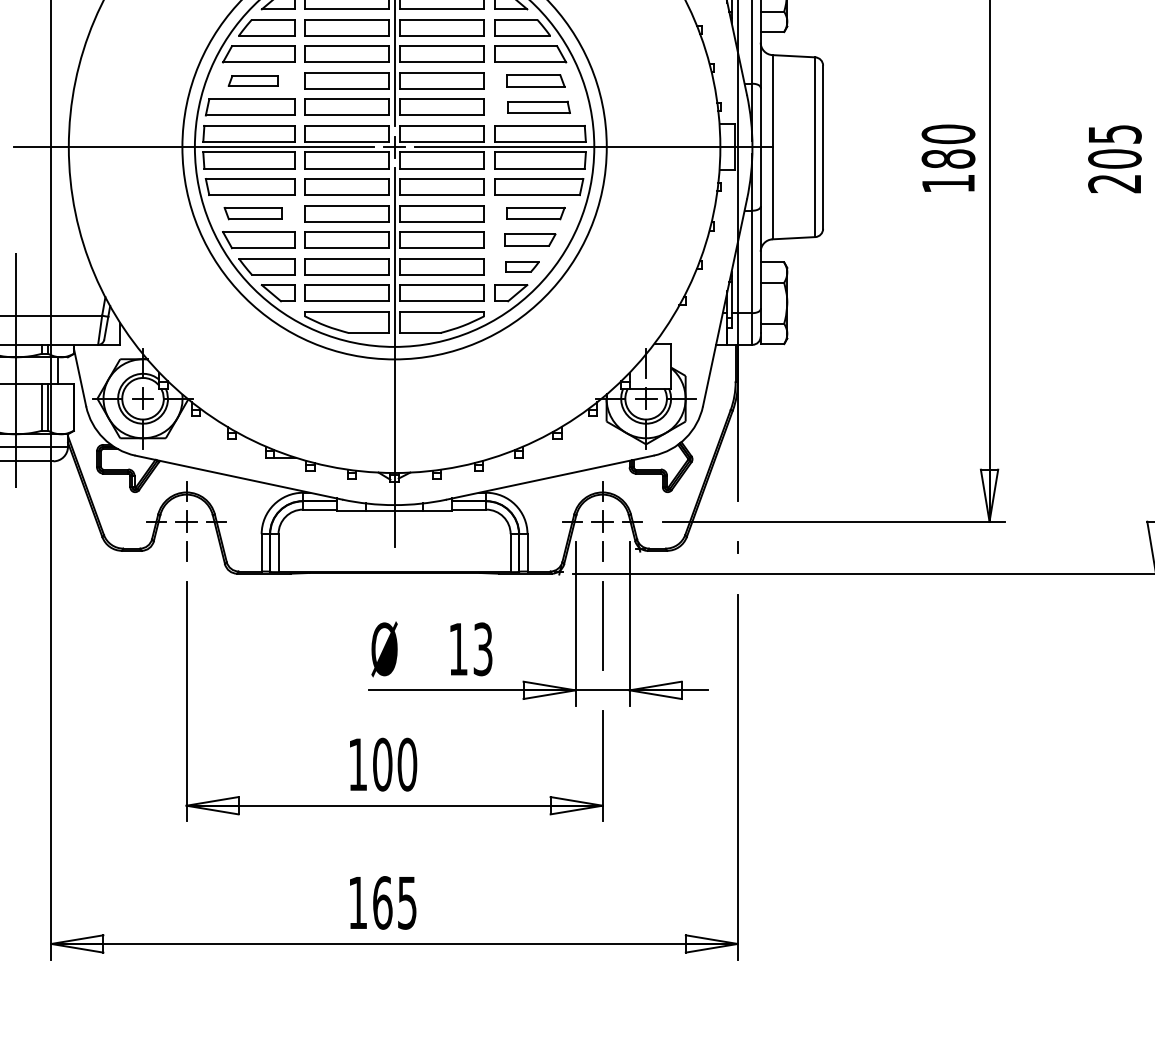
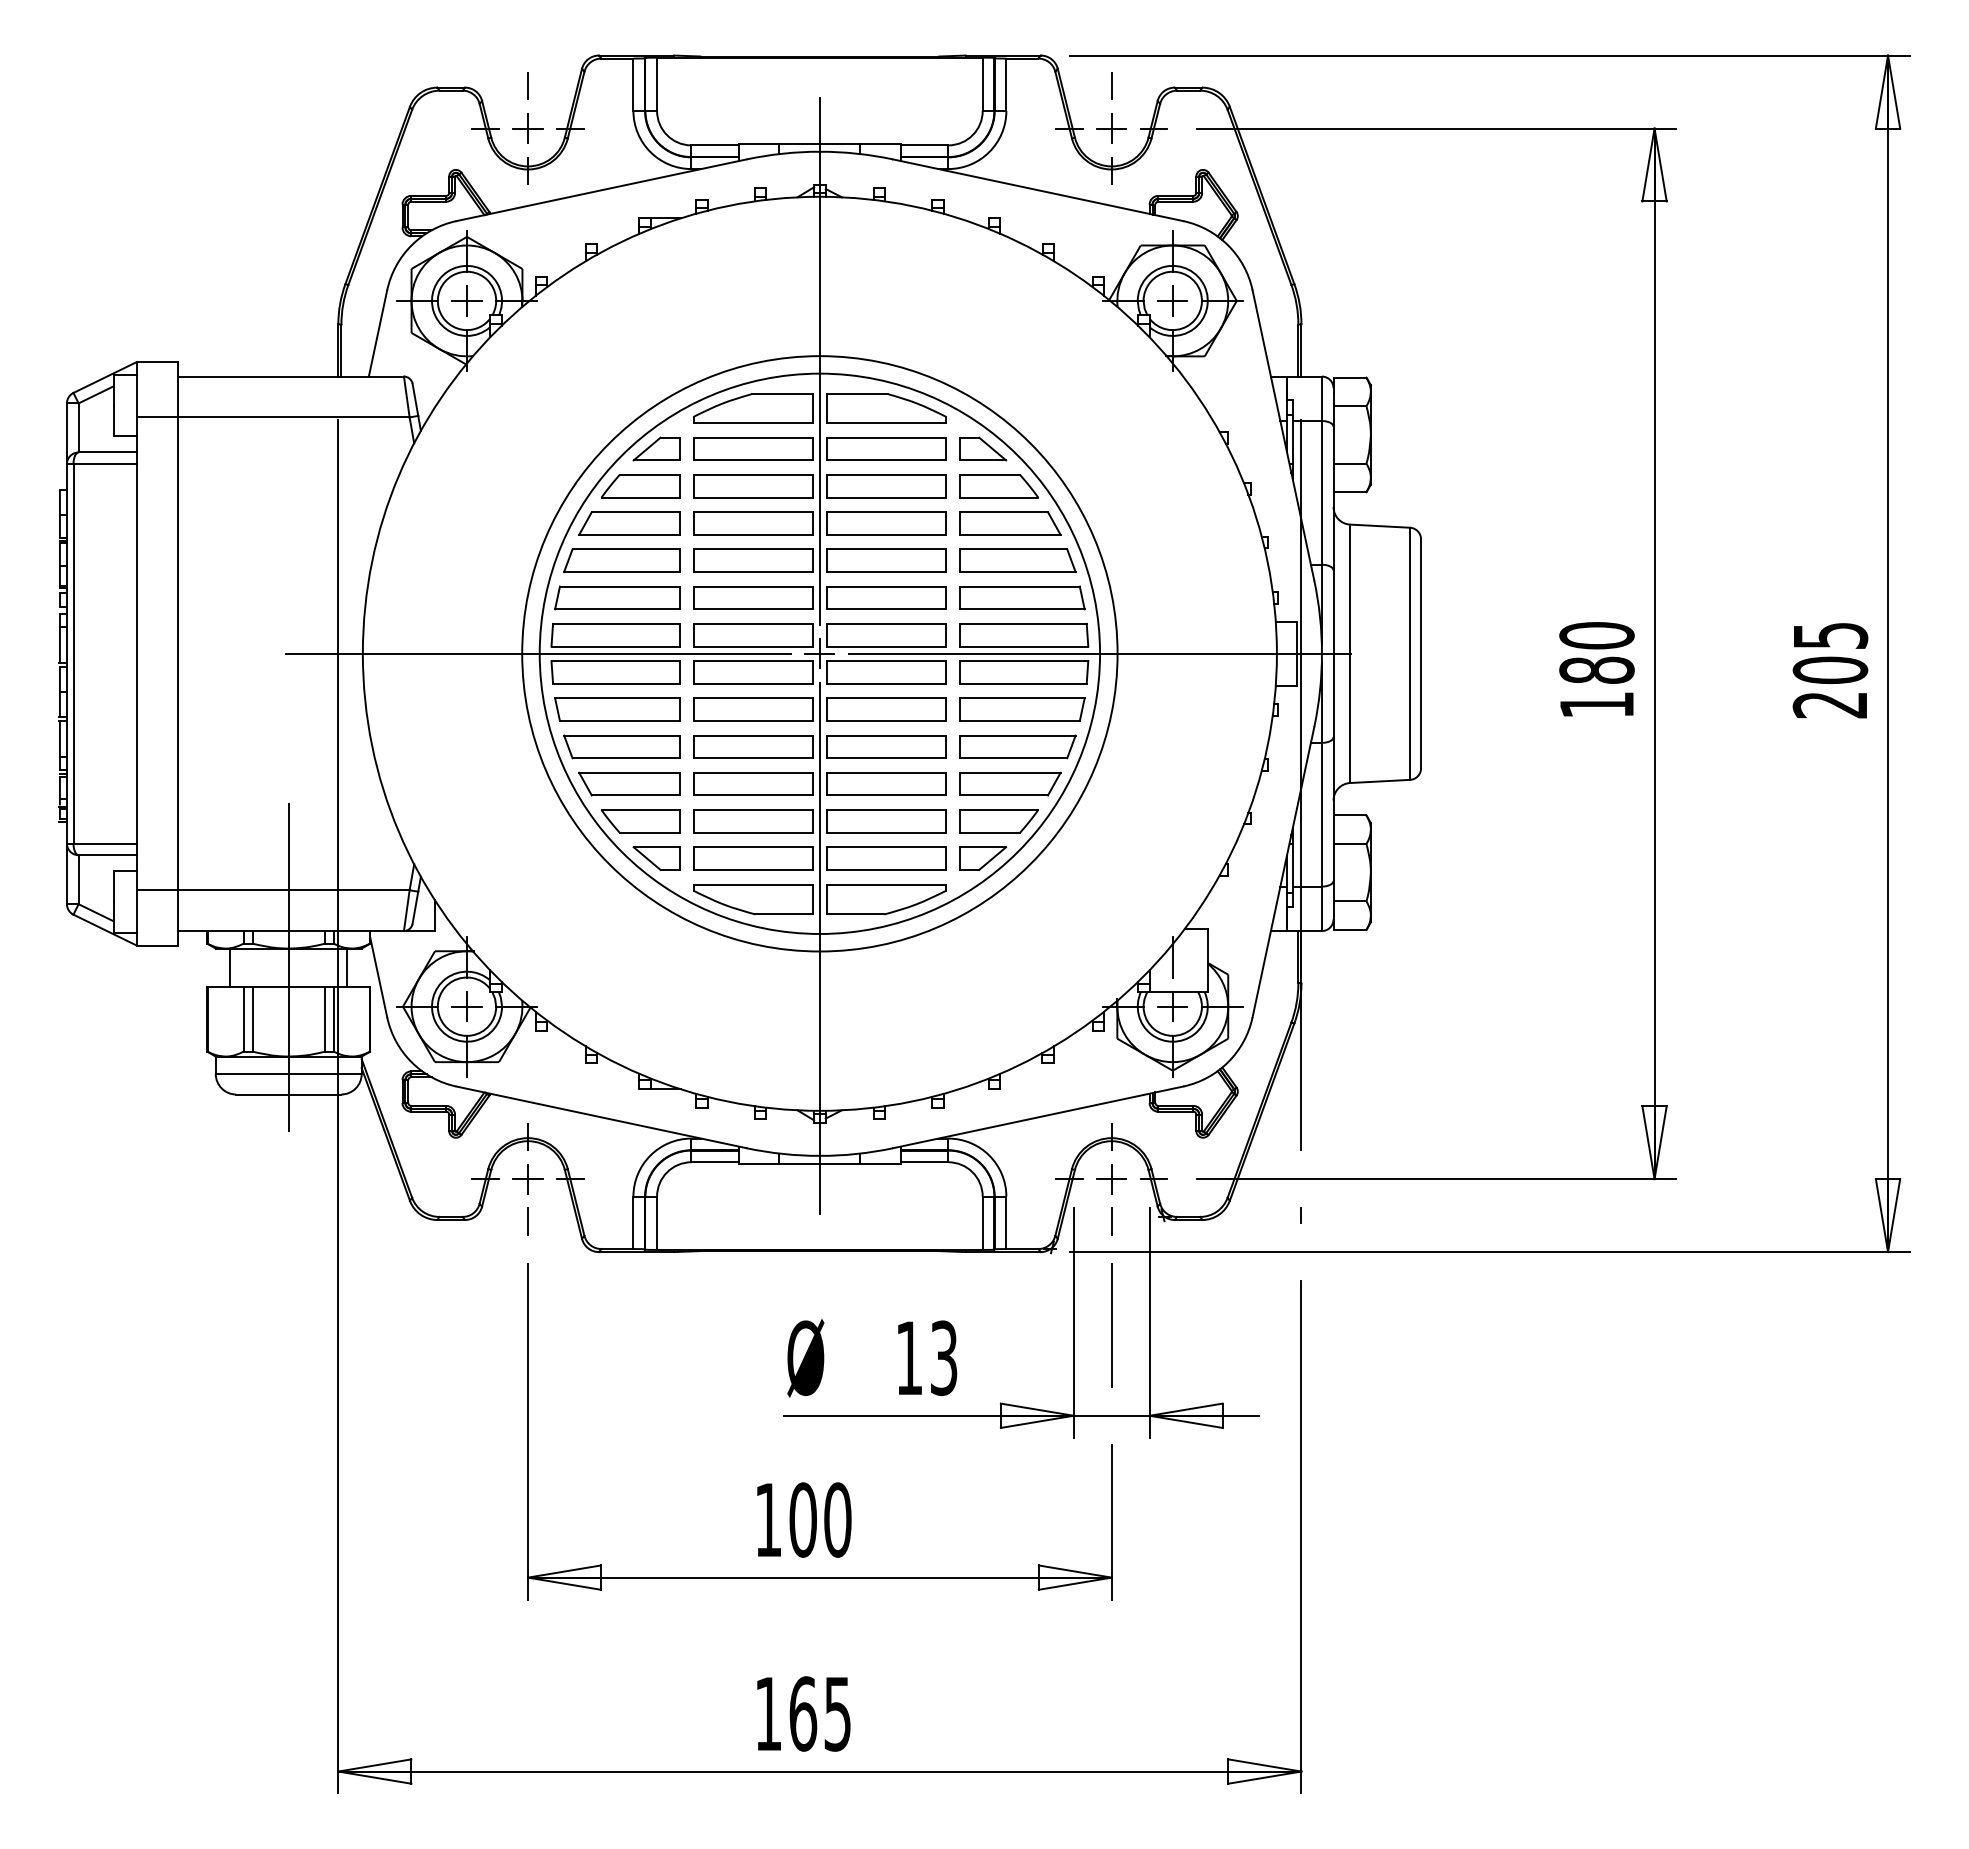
part: (253, 80) -> (621, 560), size x1.67
part: (535, 80) -> (1017, 560), size x1.43
part: (539, 107) -> (1022, 597), size x1.43
part: (253, 213) -> (621, 746), size x1.43
part: (535, 213) -> (1017, 746), size x1.43
part: (530, 239) -> (1010, 783), size x1.43
part: (521, 266) -> (998, 821), size x1.67

